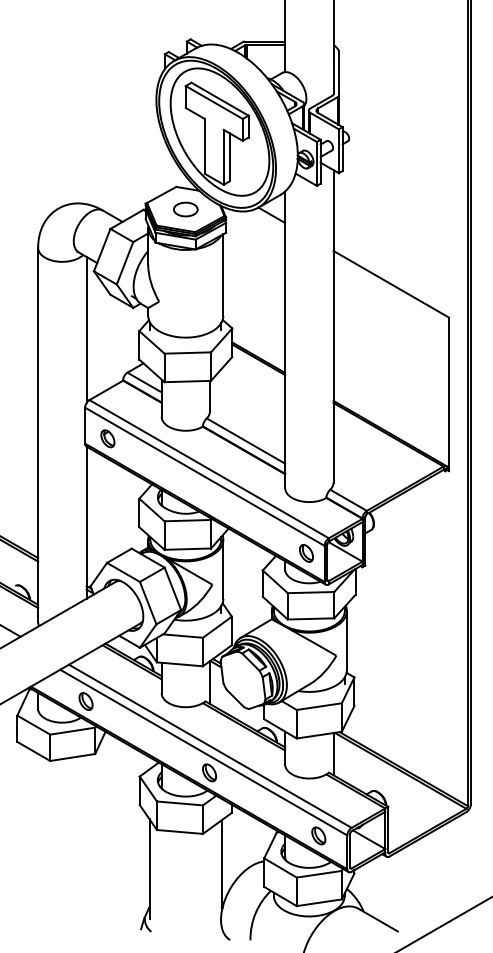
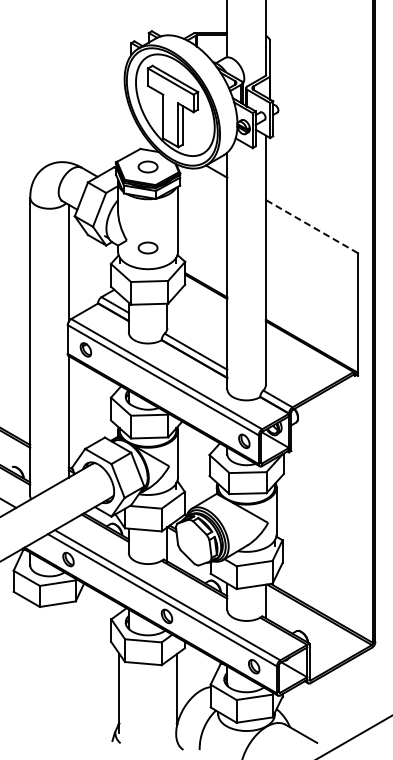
line: (390, 284) -> (311, 226), solid -> dashed
part: (185, 310) -> (147, 247), added

